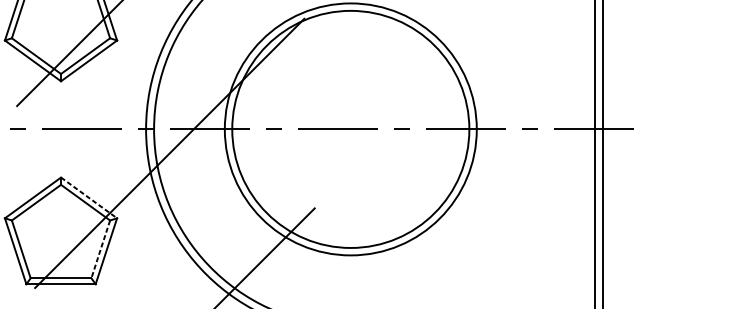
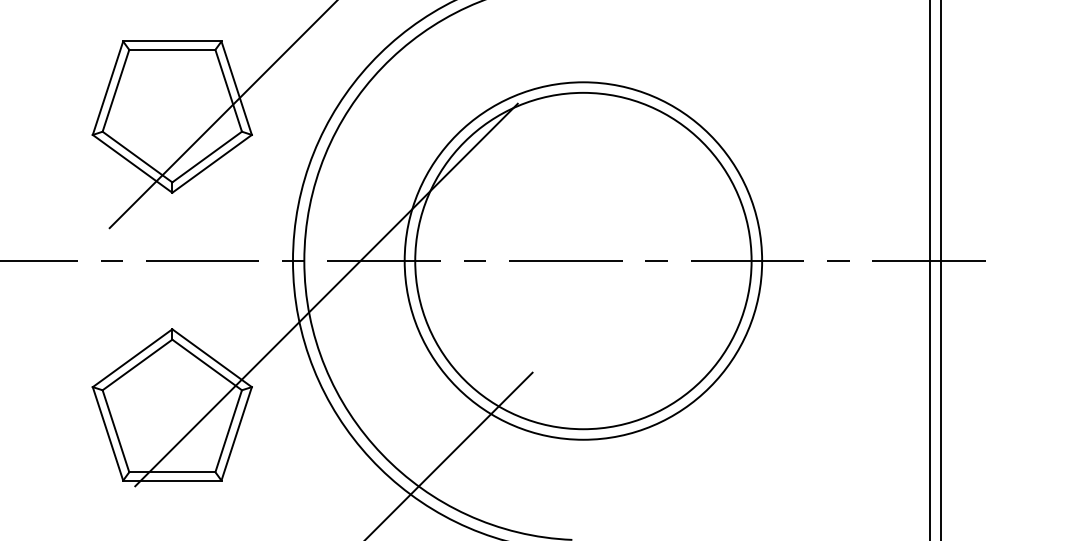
line: (89, 198) -> (212, 358), dashed -> solid
line: (100, 249) -> (228, 431), dashed -> solid

